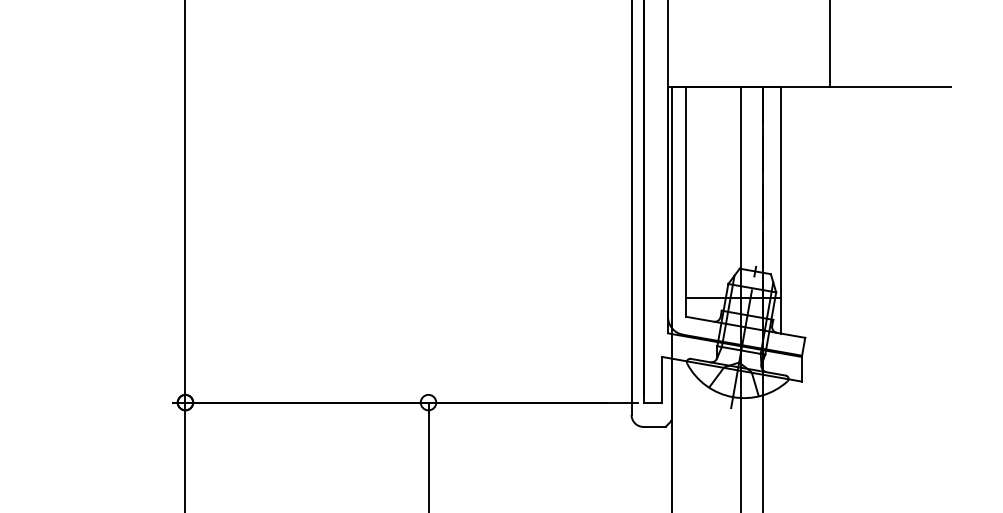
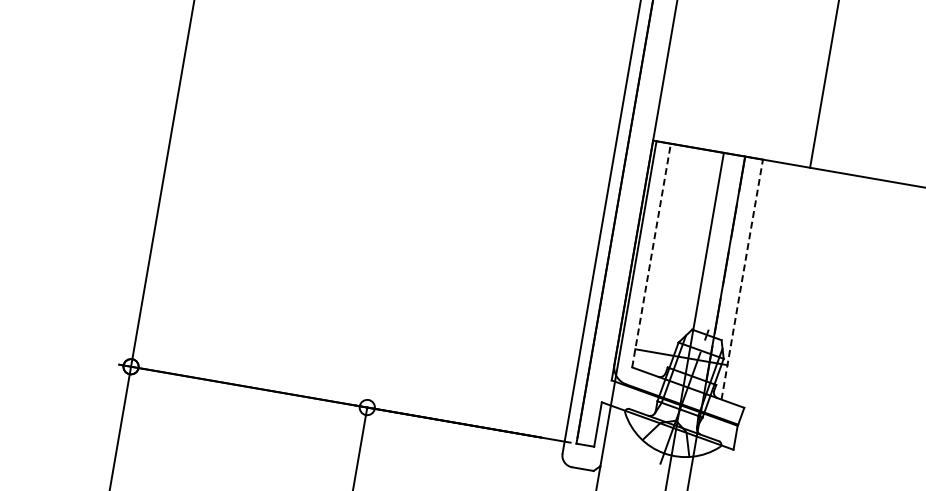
line: (686, 201) -> (651, 255), solid -> dashed
line: (781, 209) -> (742, 279), solid -> dashed

